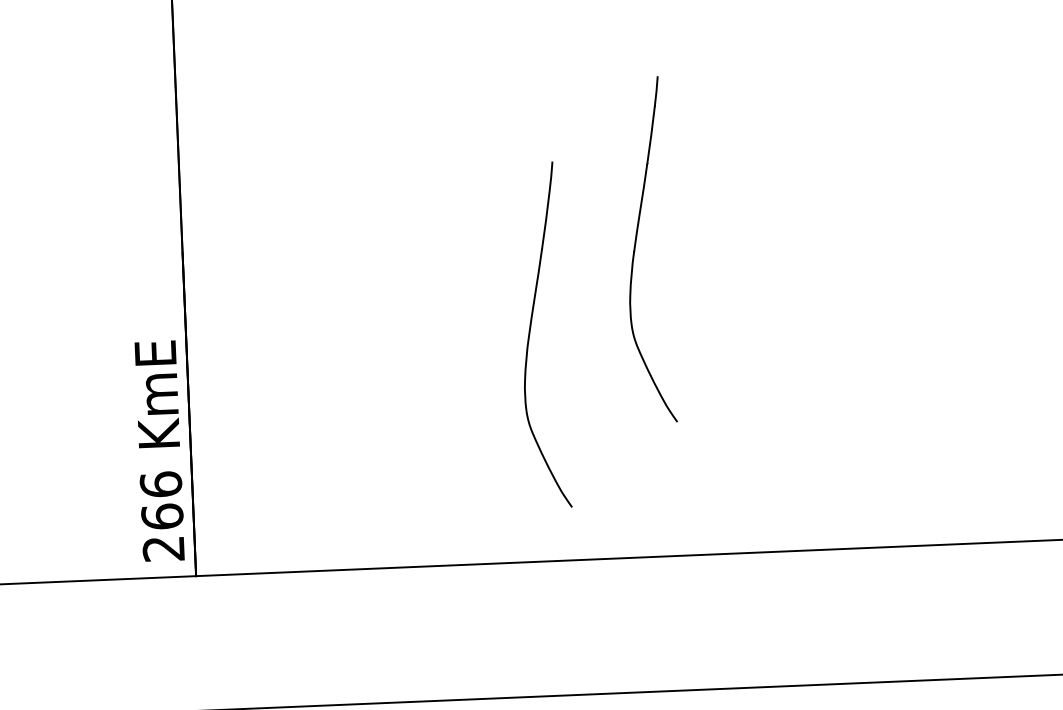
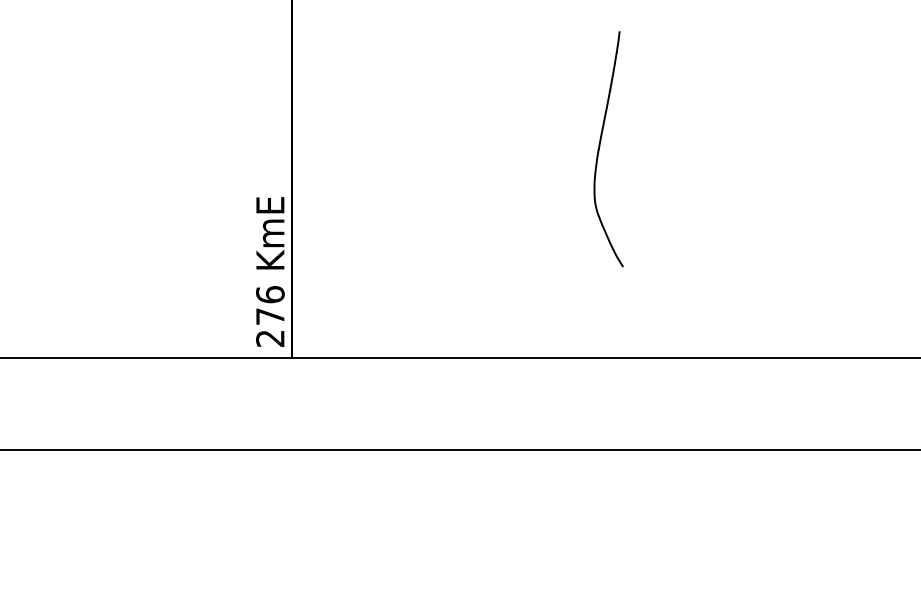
curve: (531, 331) -> (526, 201), removed
text: (162, 516) -> (270, 316), 266 -> 276

